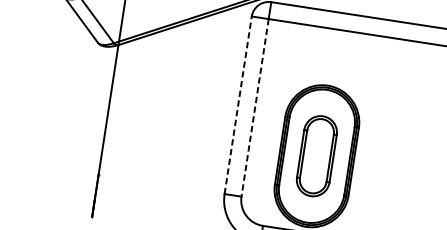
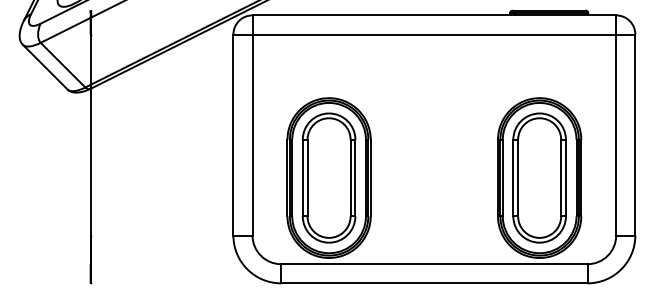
line: (238, 104) -> (233, 134), dashed -> solid
line: (255, 108) -> (252, 135), dashed -> solid
part: (316, 155) -> (328, 177), size x1.43

